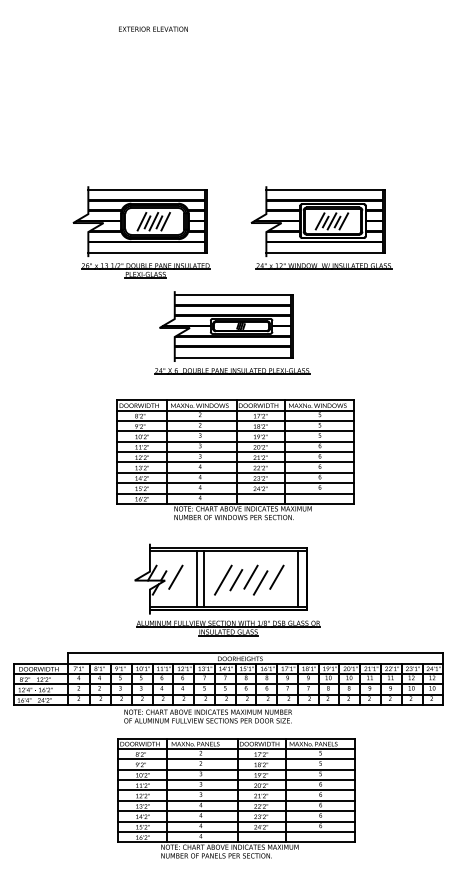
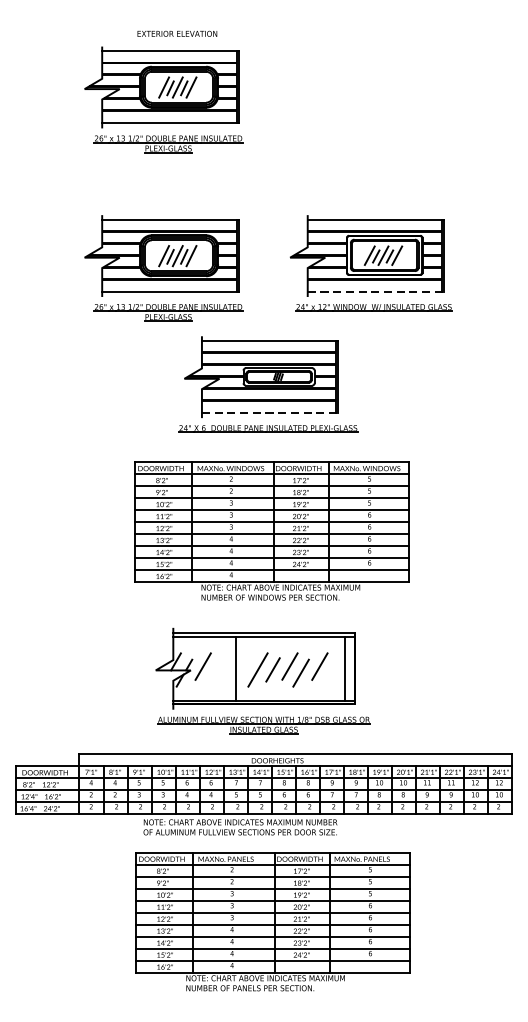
part: (141, 86) -> (163, 99), added
line: (325, 252) -> (375, 291), solid -> dashed
line: (234, 357) -> (270, 412), solid -> dashed
line: (196, 578) -> (227, 668), removed

